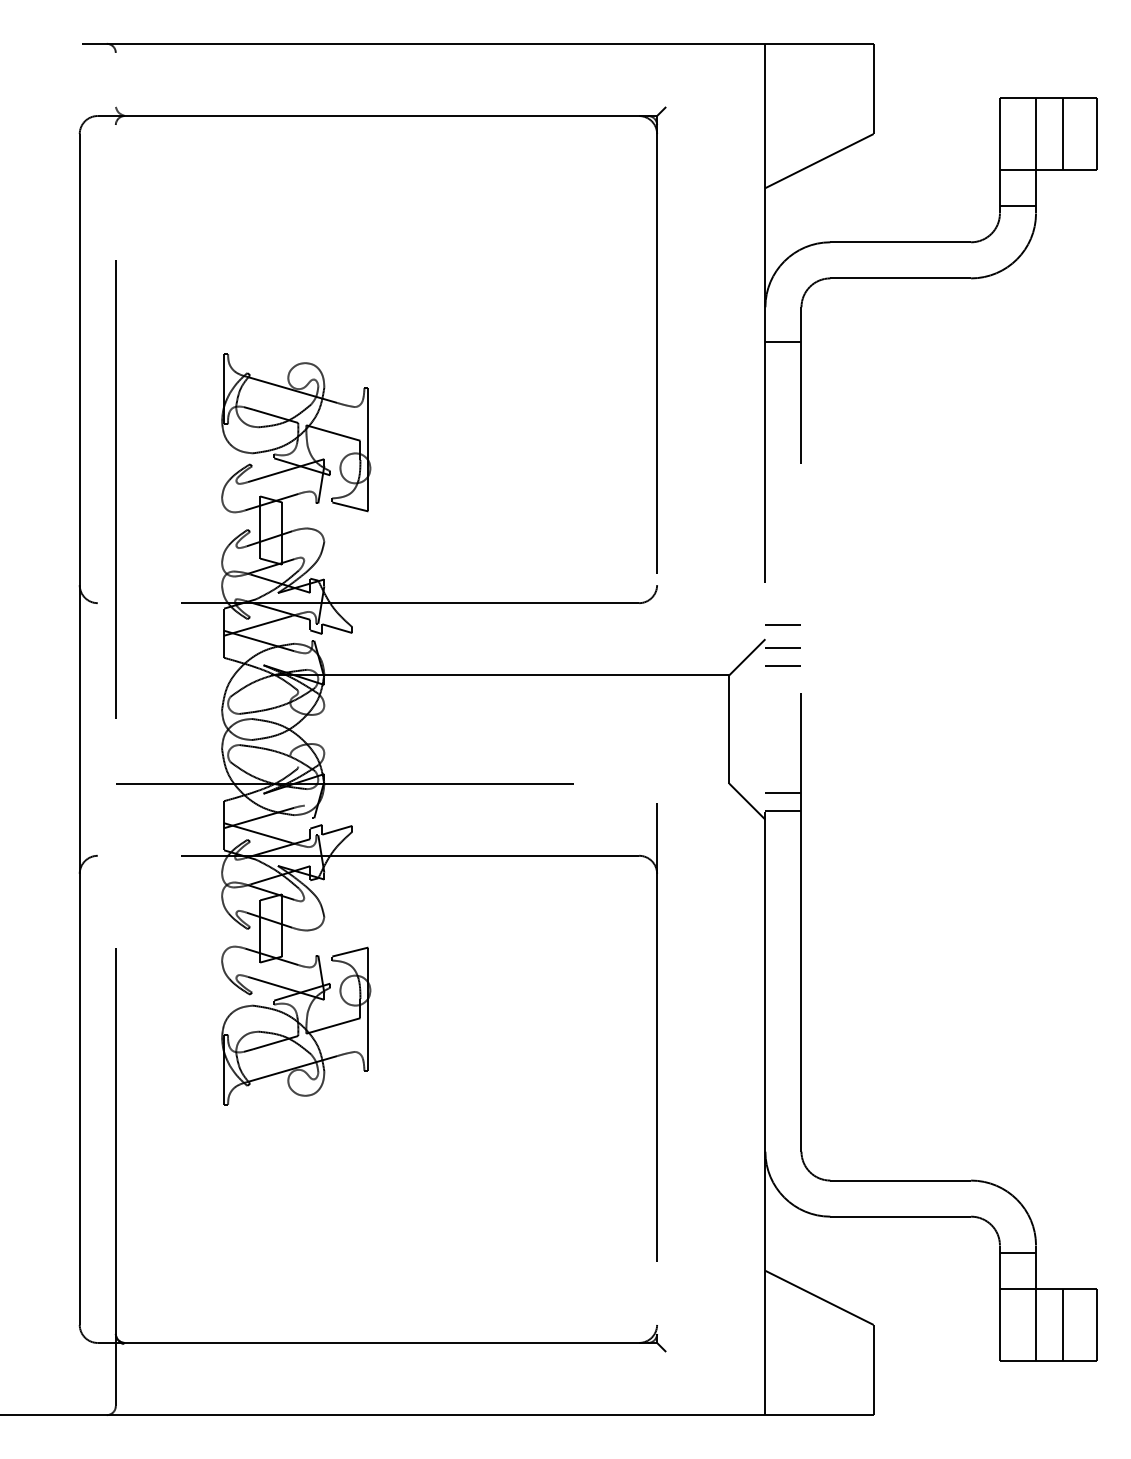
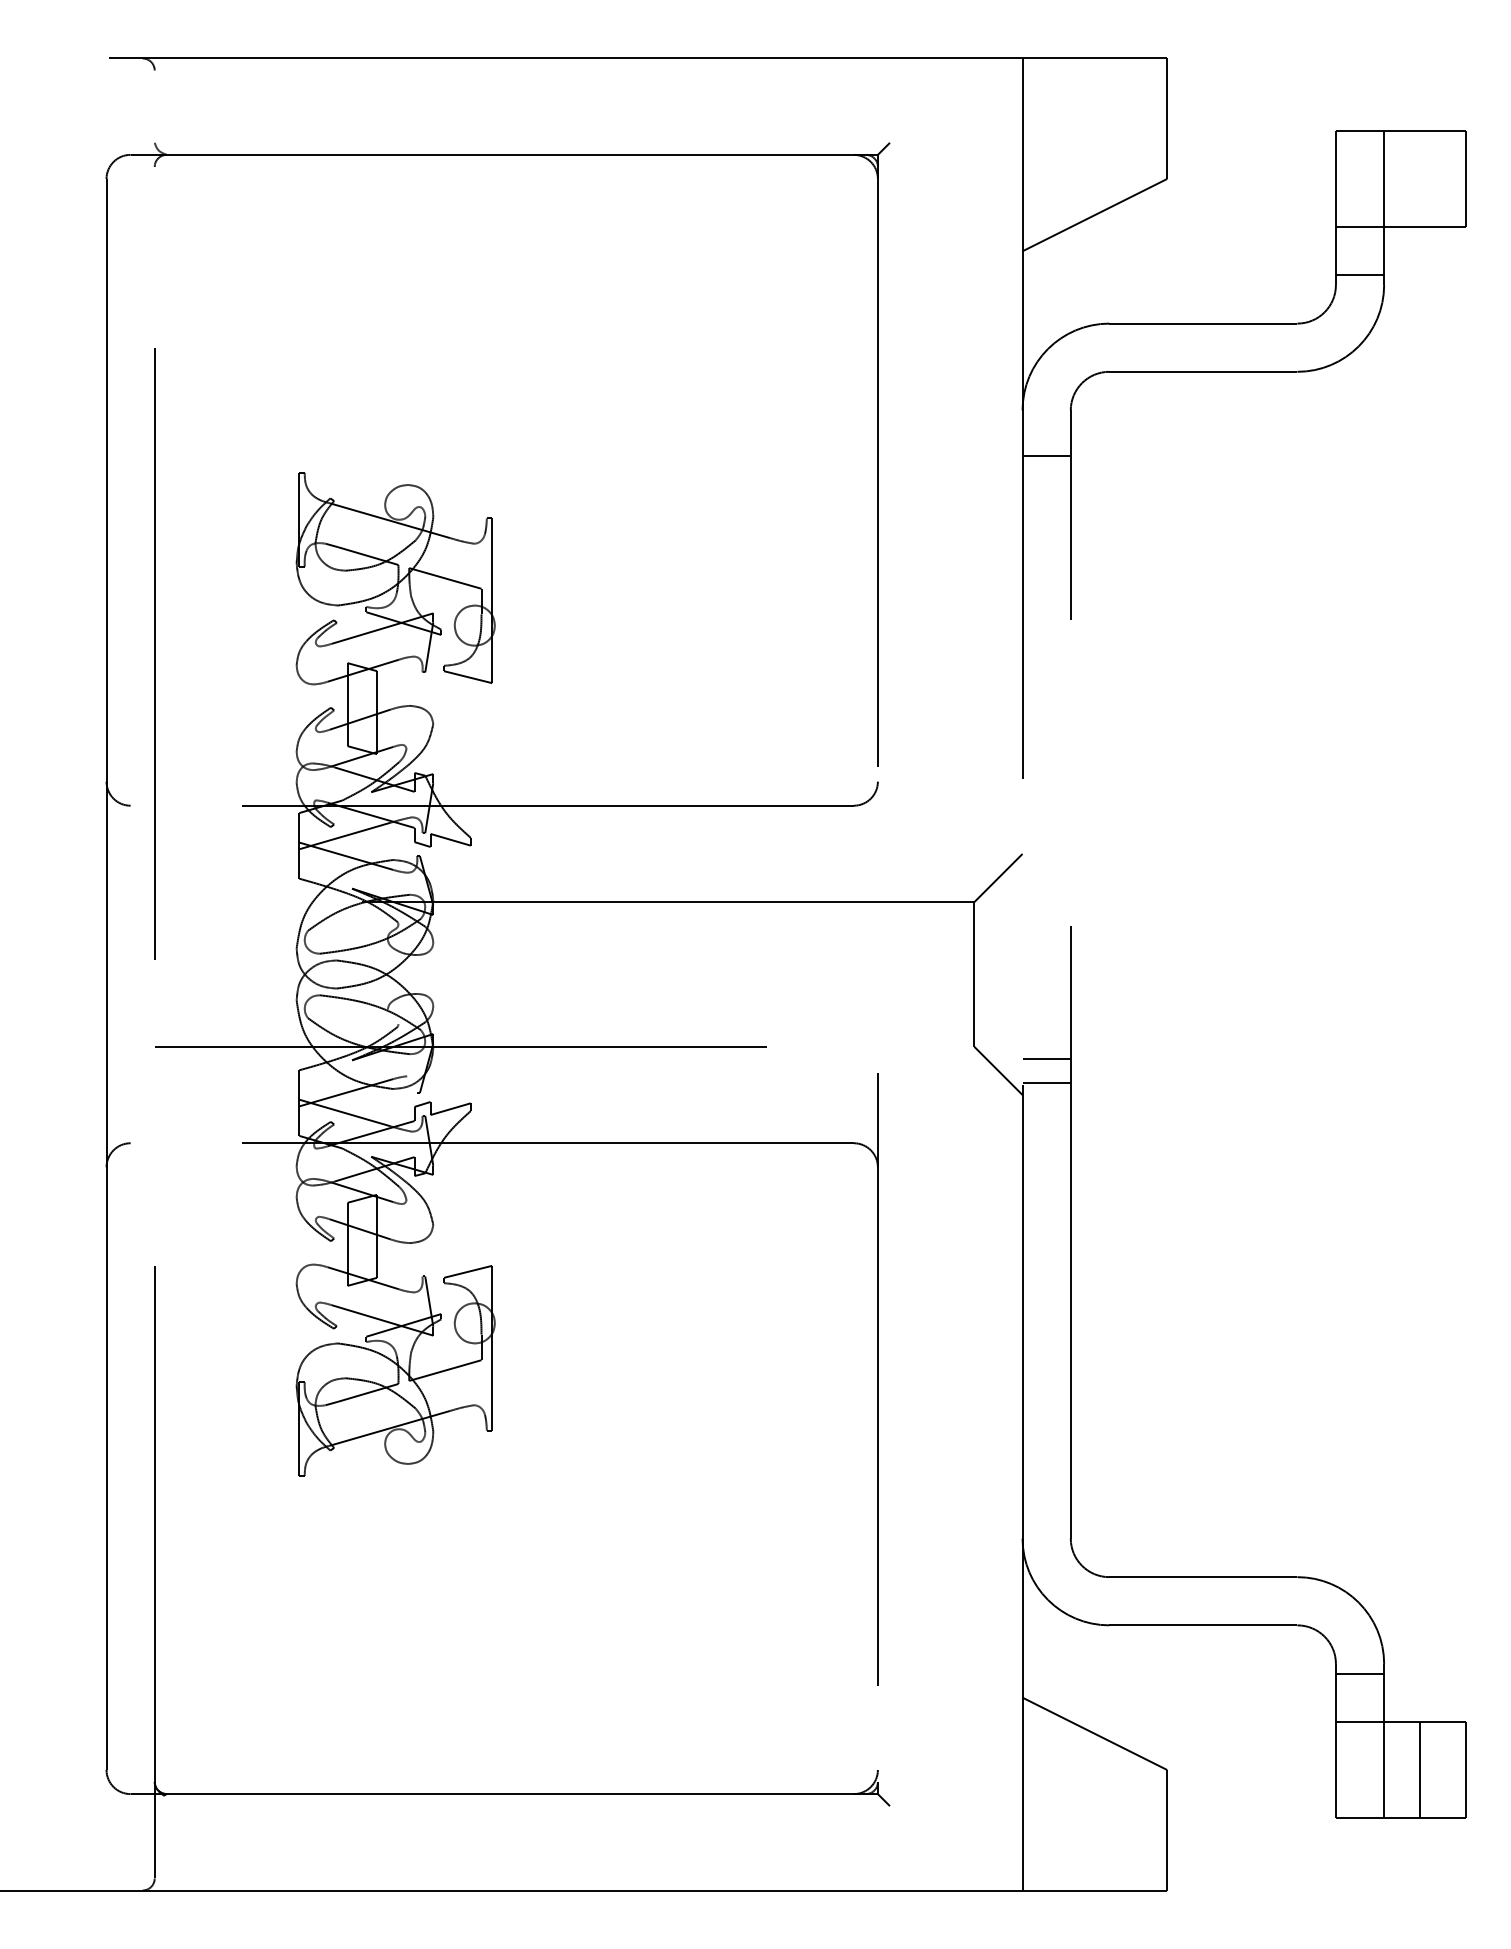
line: (1063, 133) -> (1420, 178), removed
line: (783, 624) -> (1046, 834), removed
line: (783, 648) -> (1046, 866), removed
line: (783, 666) -> (1046, 890), removed

